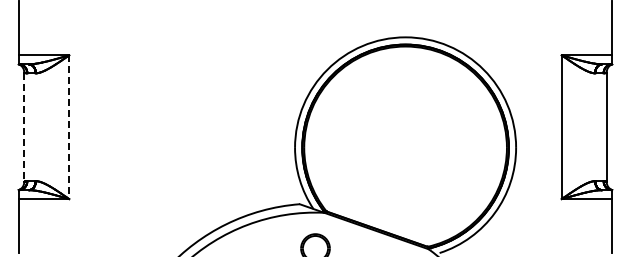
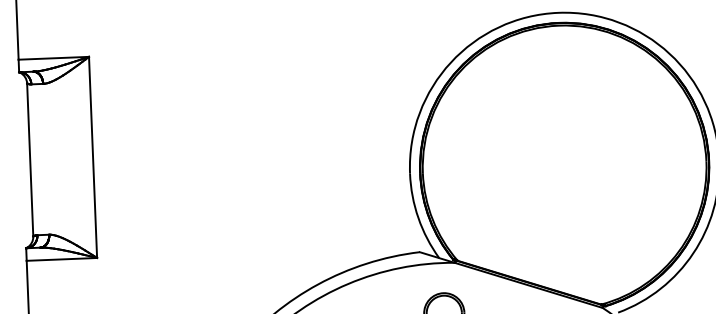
line: (24, 127) -> (30, 160), dashed -> solid
line: (69, 127) -> (93, 157), dashed -> solid

